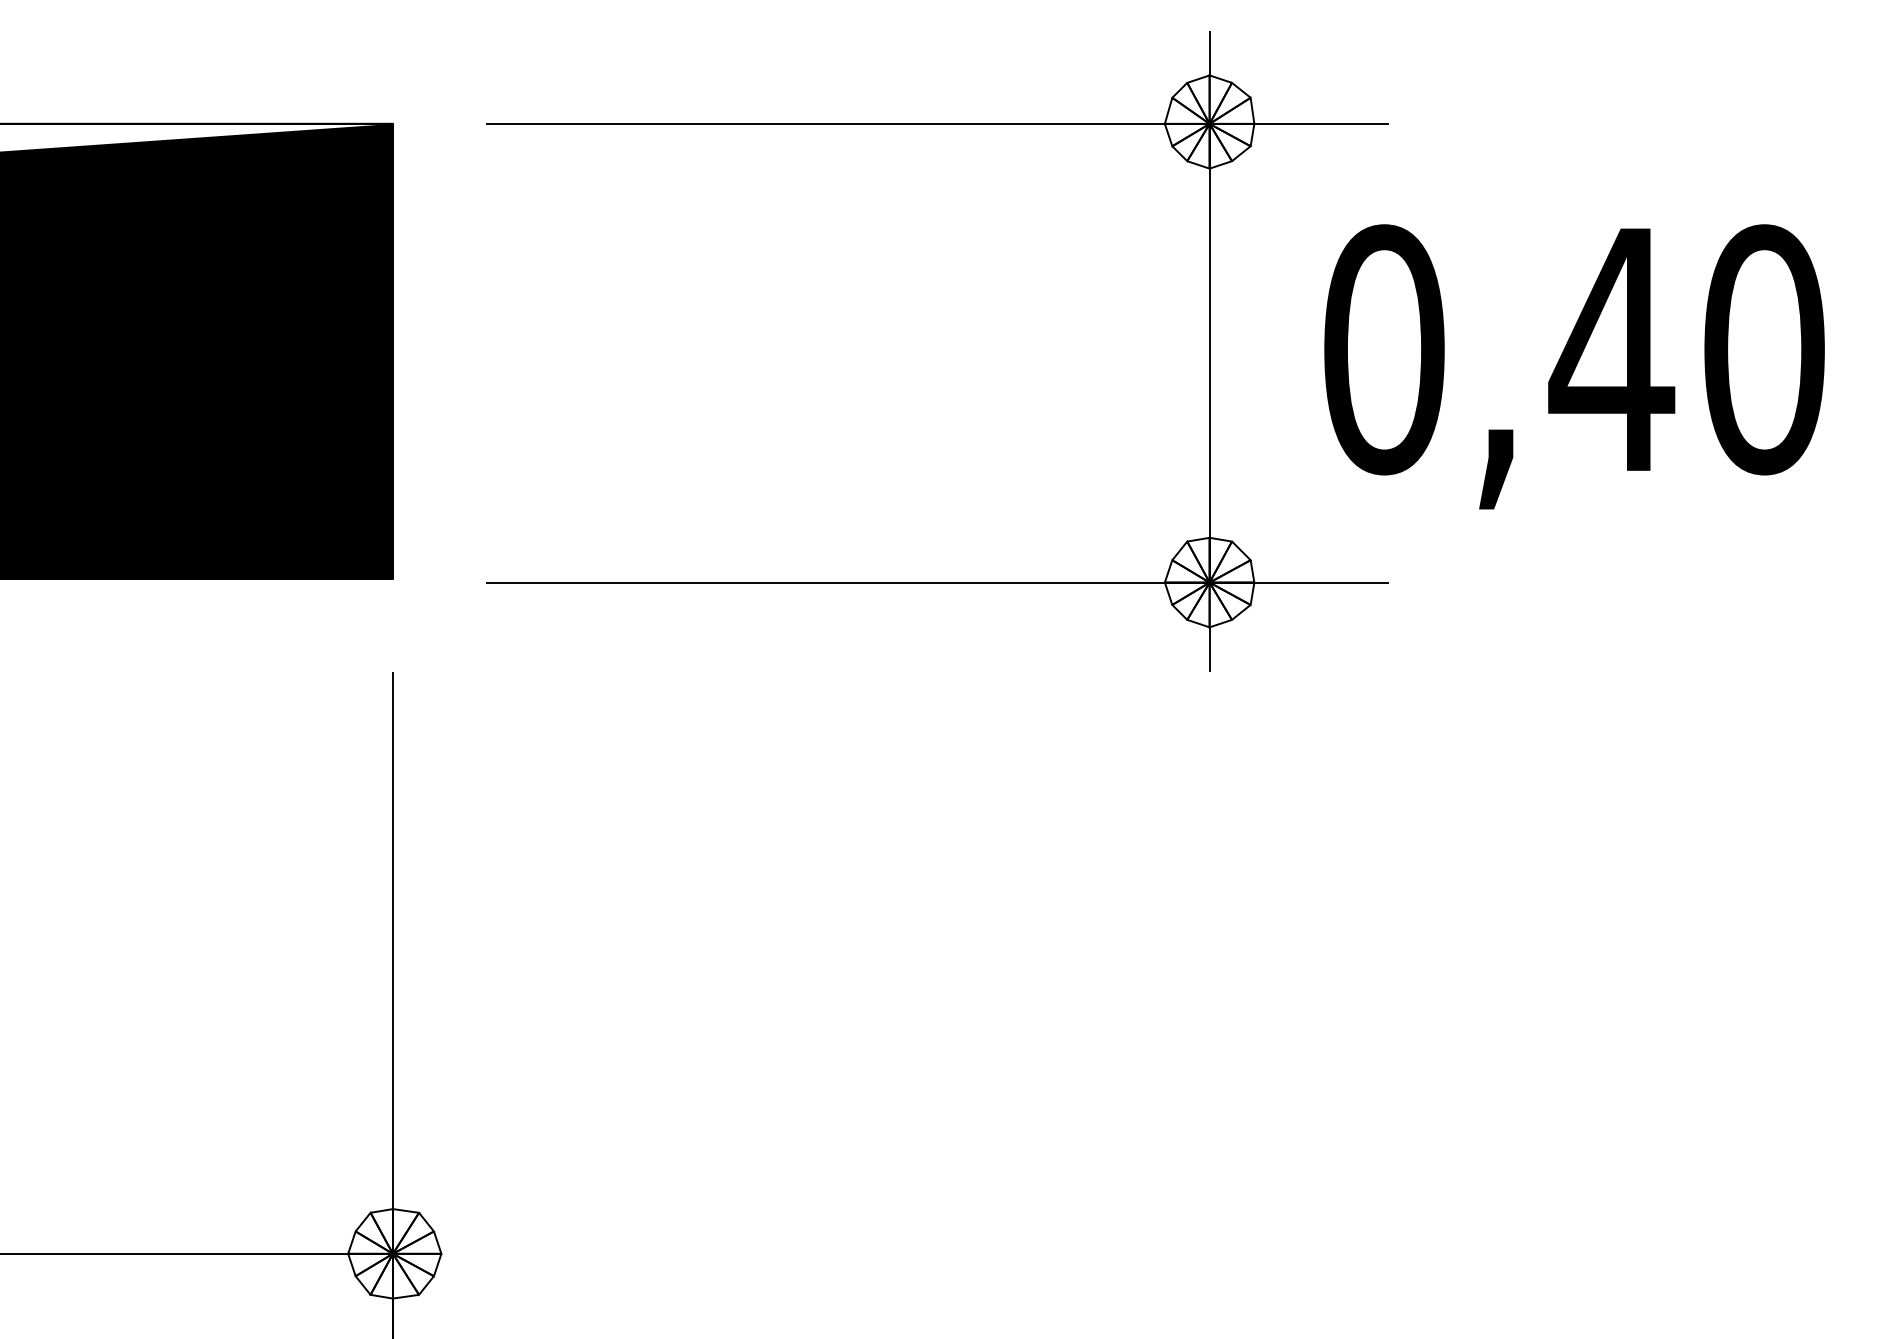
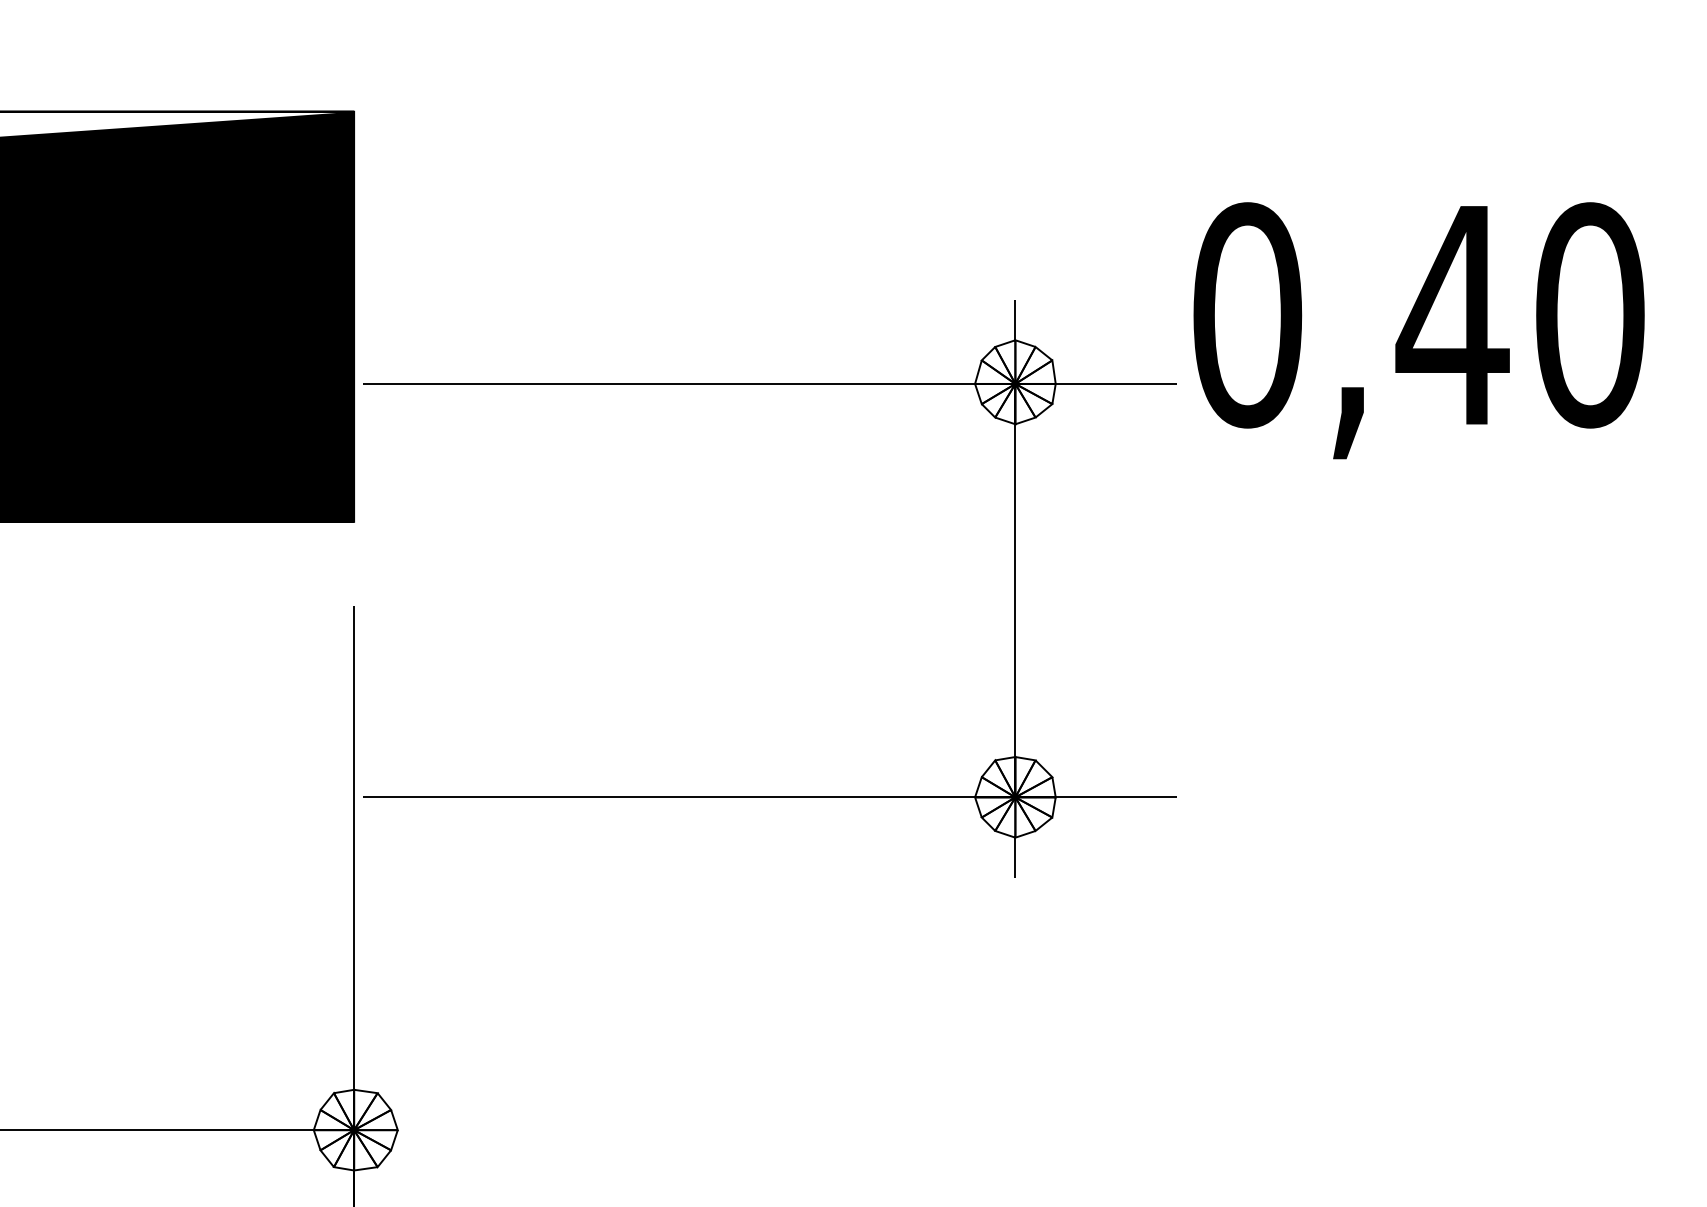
part: (937, 124) -> (770, 384), moved

